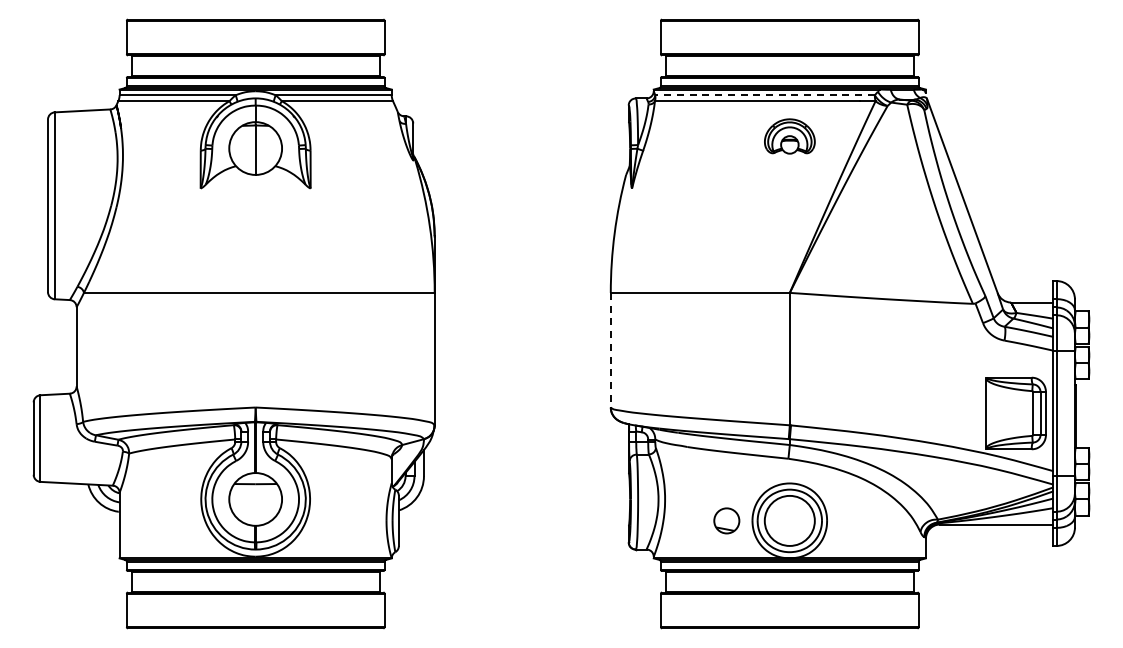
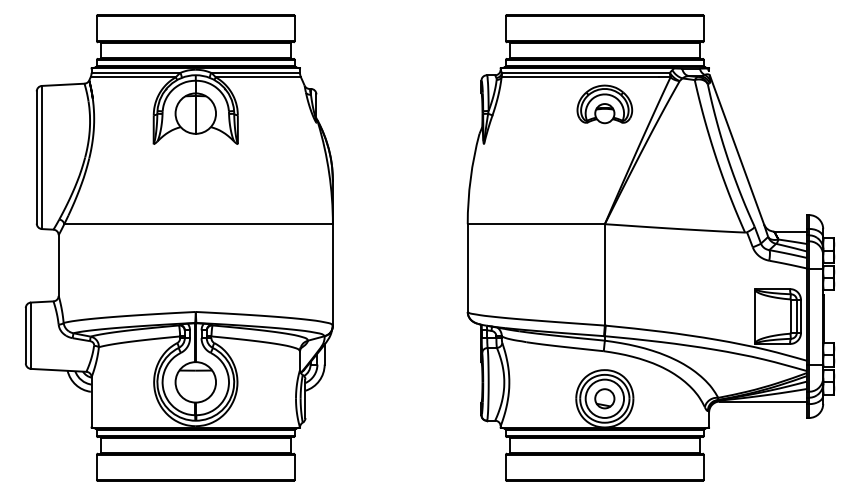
line: (765, 95) -> (586, 73), dashed -> solid
part: (789, 136) -> (604, 104), size x1.43
line: (610, 350) -> (467, 268), dashed -> solid
part: (726, 520) -> (604, 398), moved

